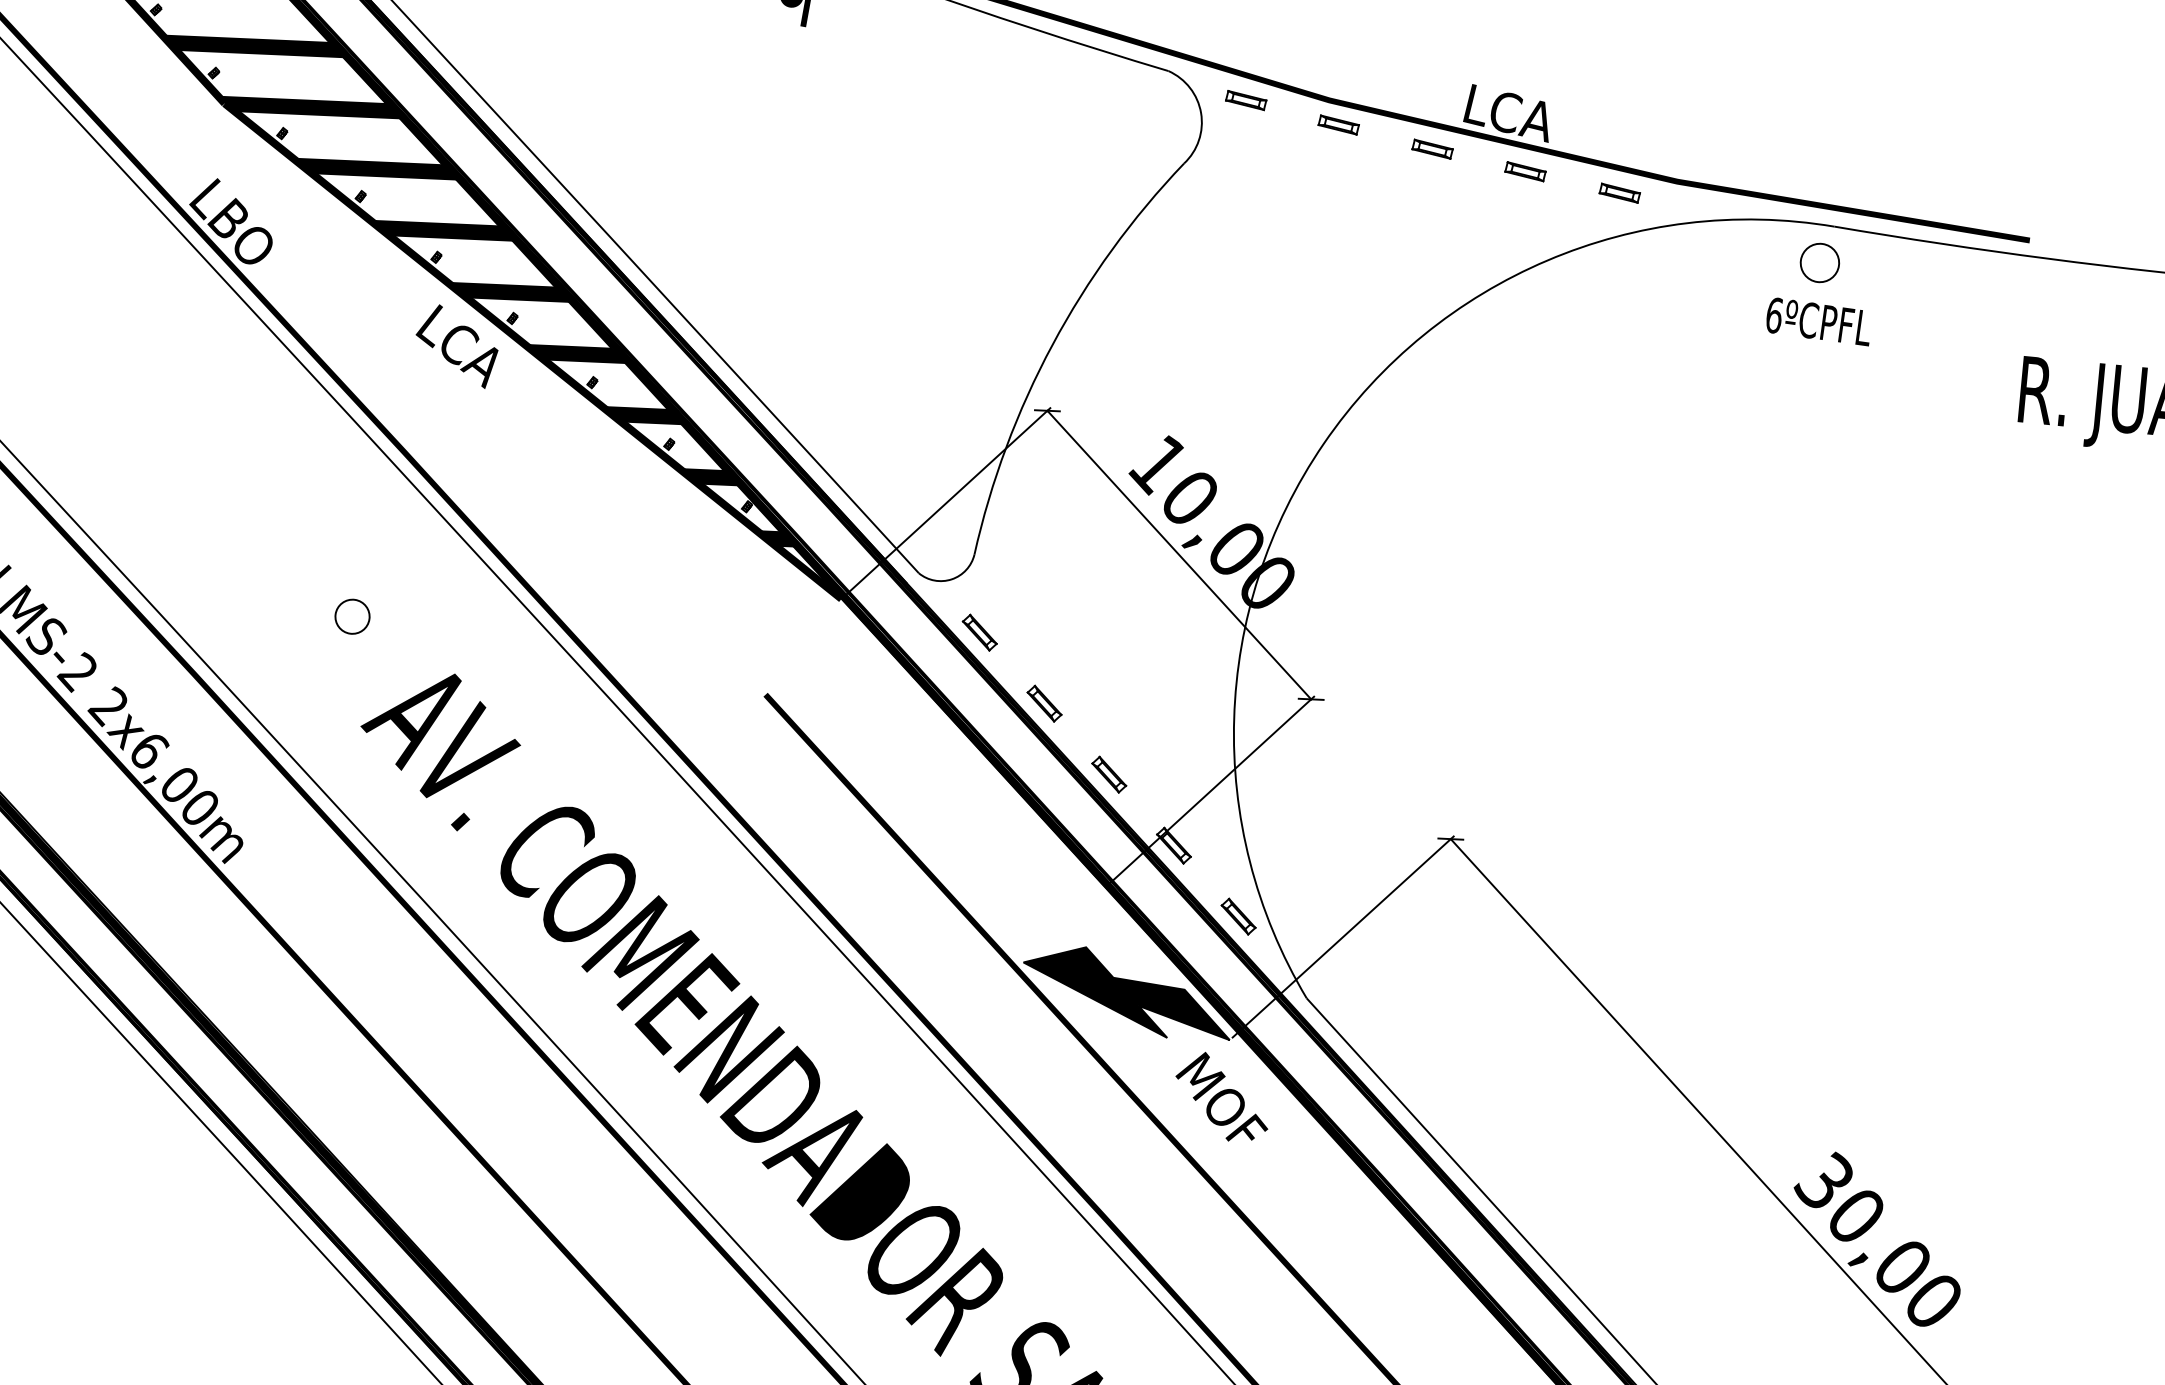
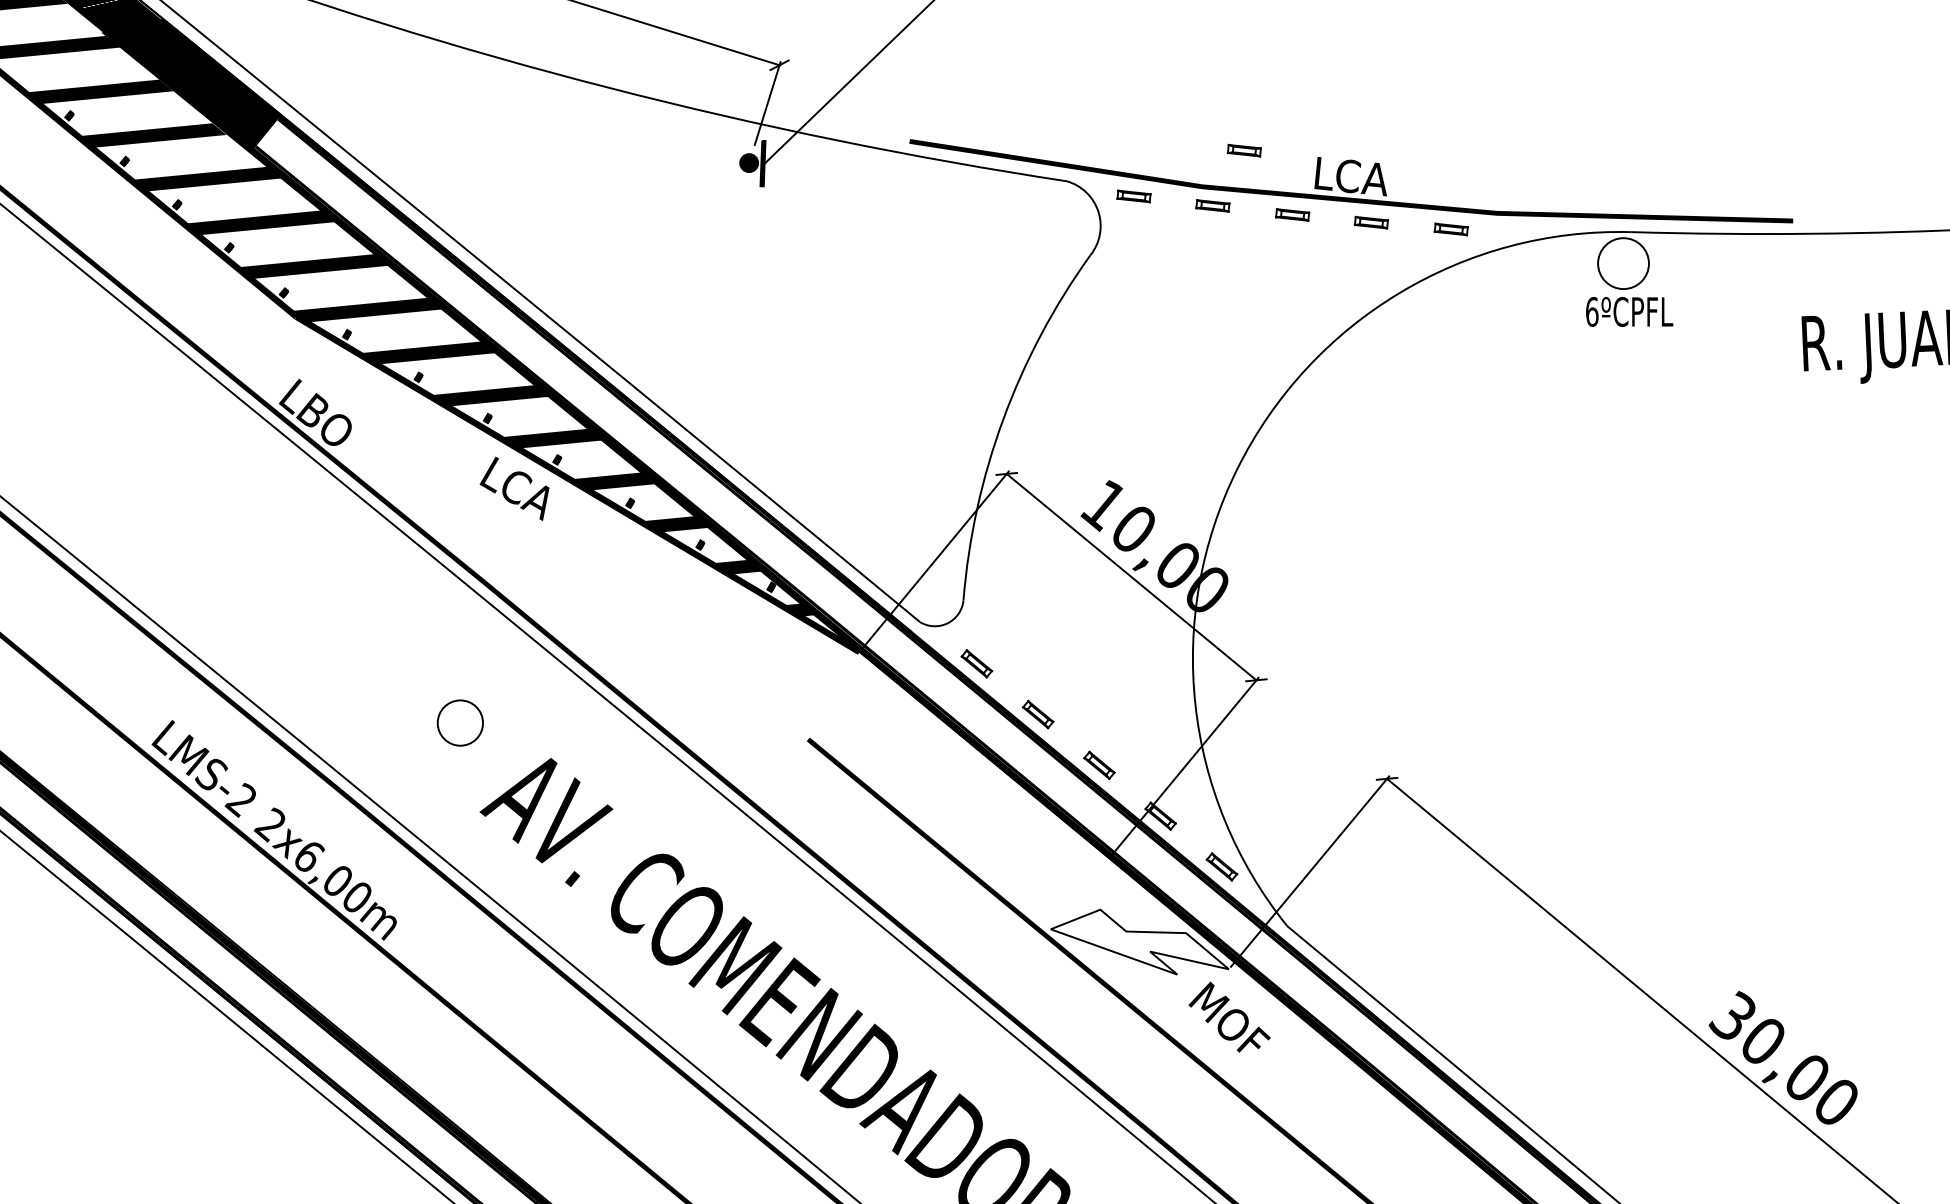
part: (1384, 63) -> (1243, 150), added
circle: (1819, 262) -> (1623, 263), size x1.6
circle: (352, 616) -> (460, 722), size x1.6
fill: (1127, 991) -> (1139, 941), removed

